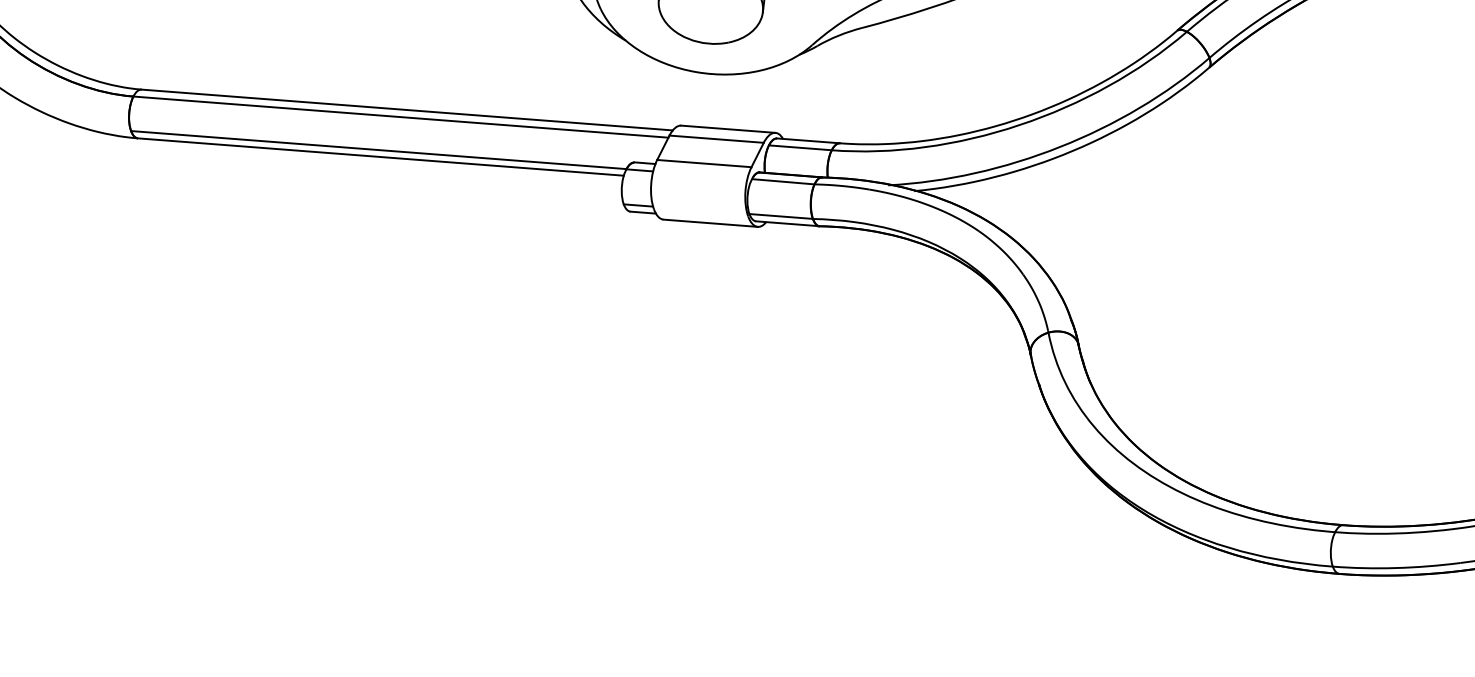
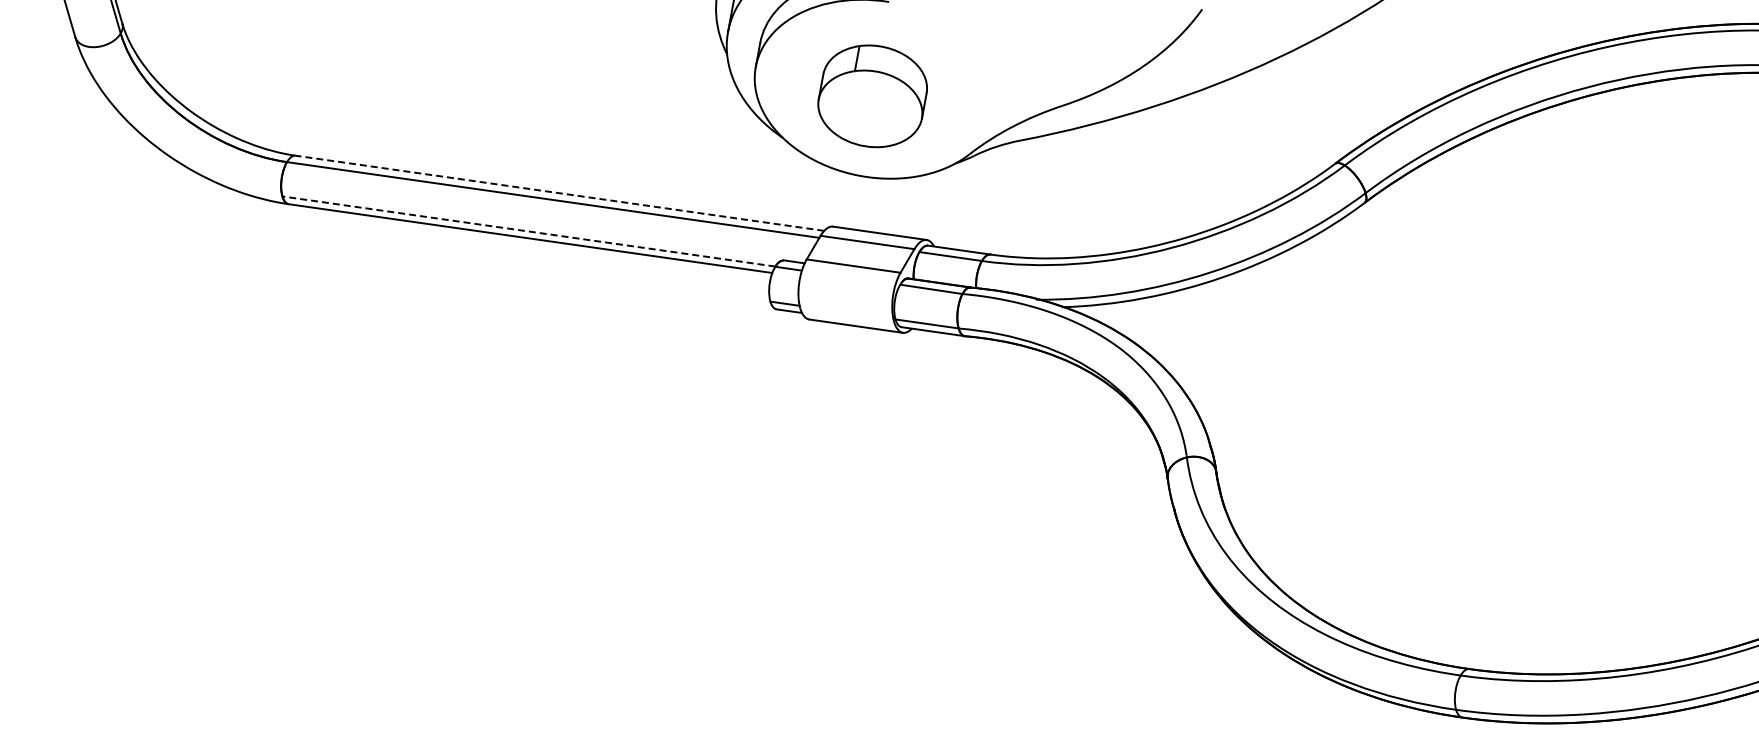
line: (406, 110) -> (559, 193), solid -> dashed
line: (378, 150) -> (528, 231), solid -> dashed

